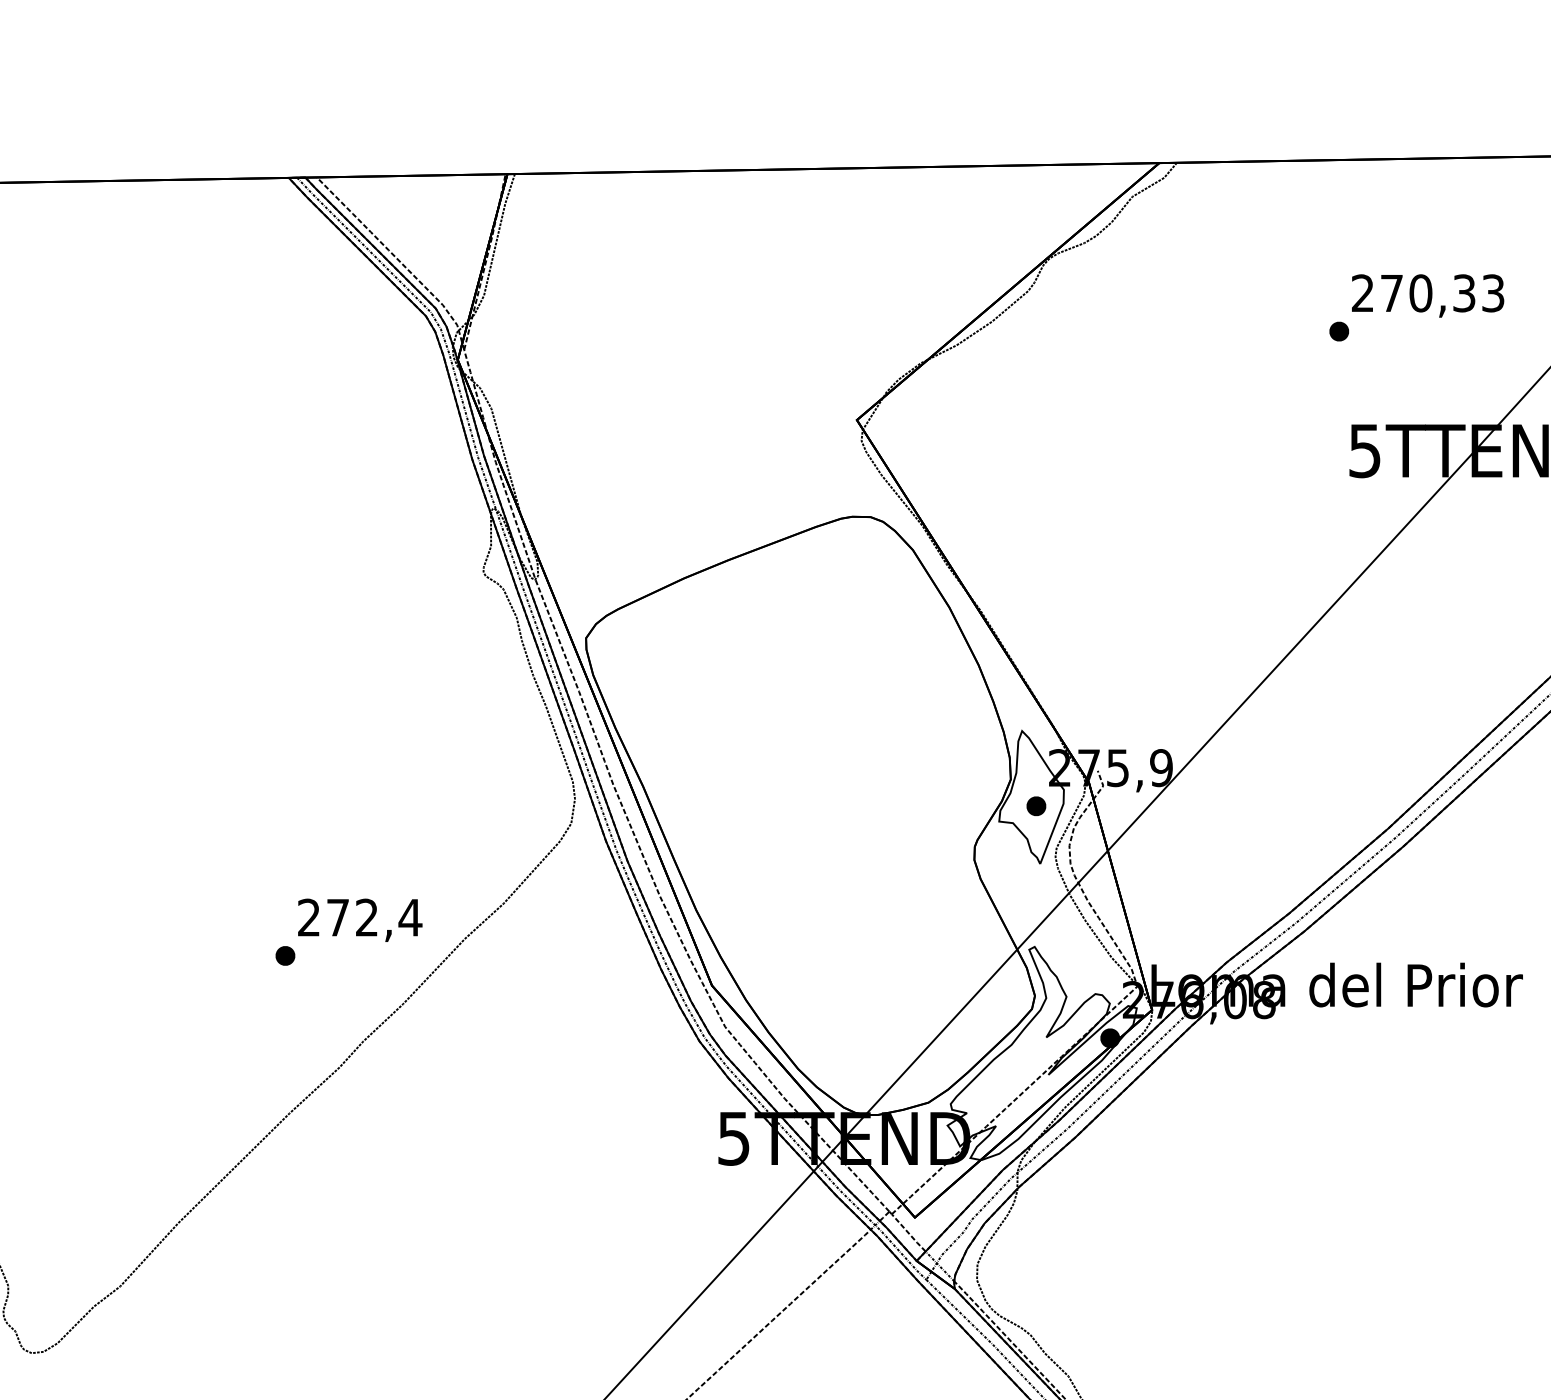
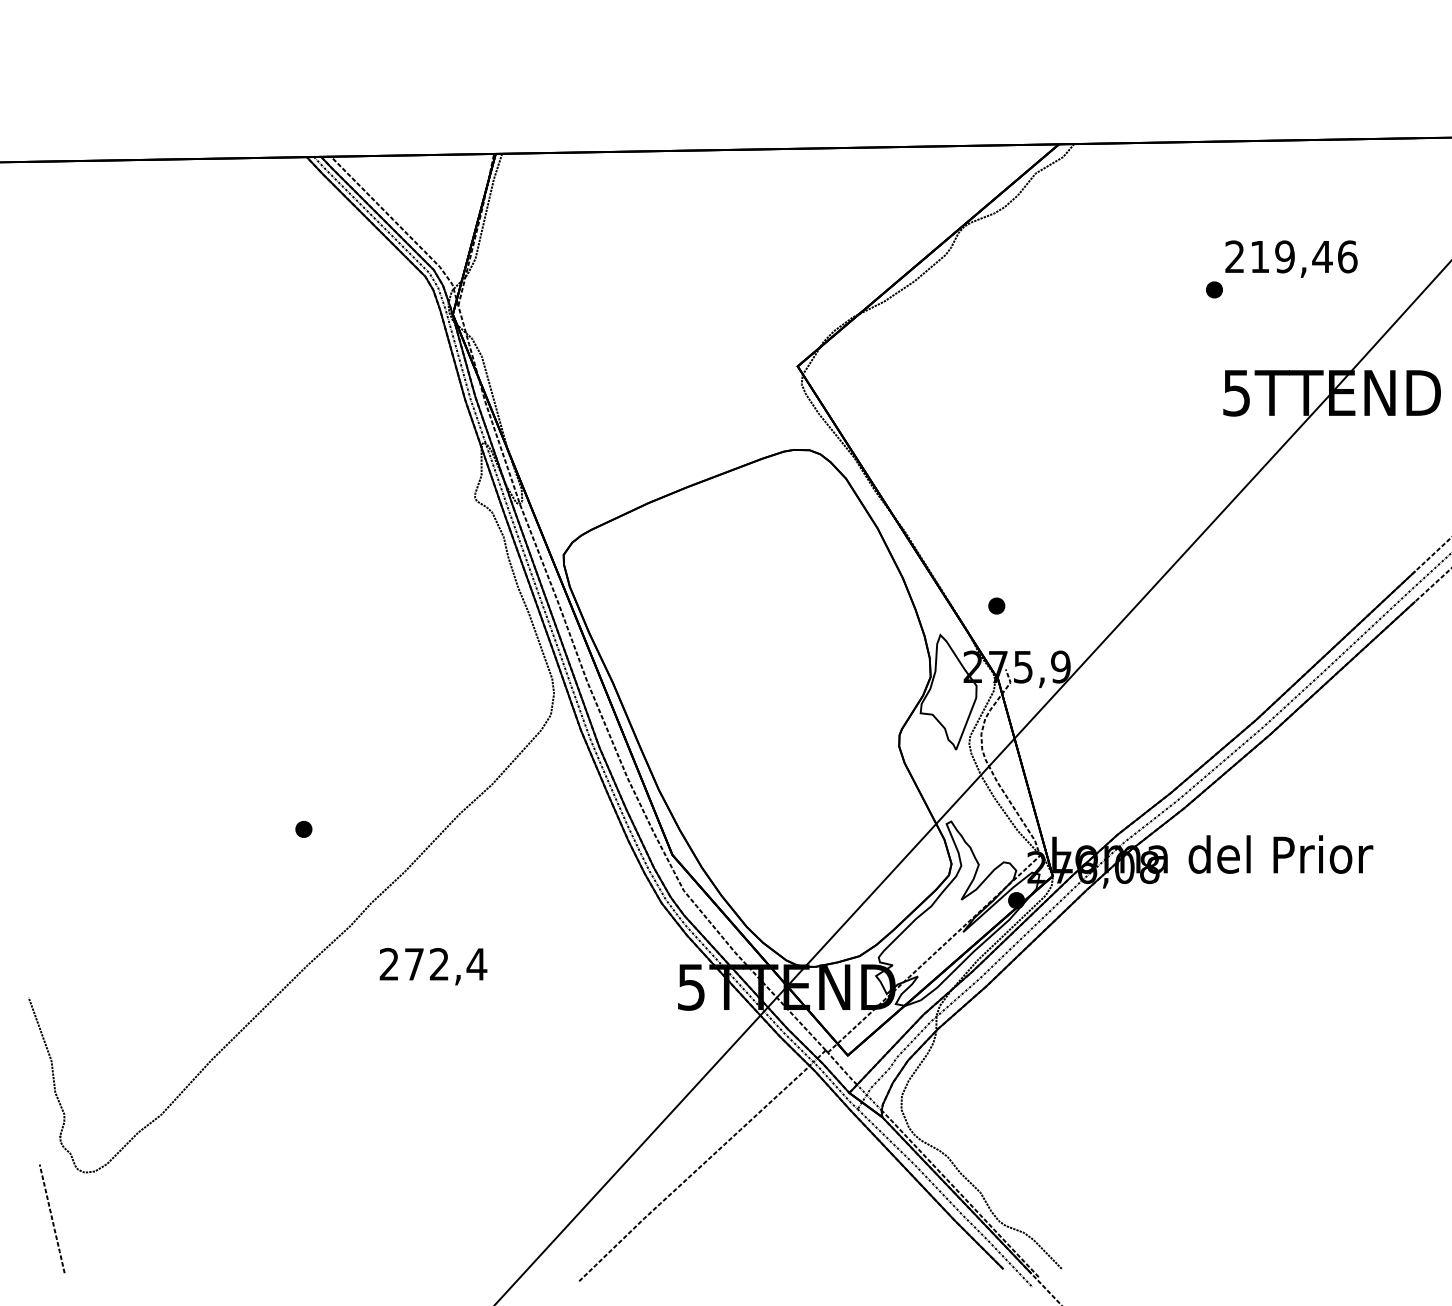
text: (1442, 292) -> (1303, 256), 270,33 -> 219,46
part: (1036, 805) -> (996, 605), moved
text: (360, 920) -> (433, 966), moved

